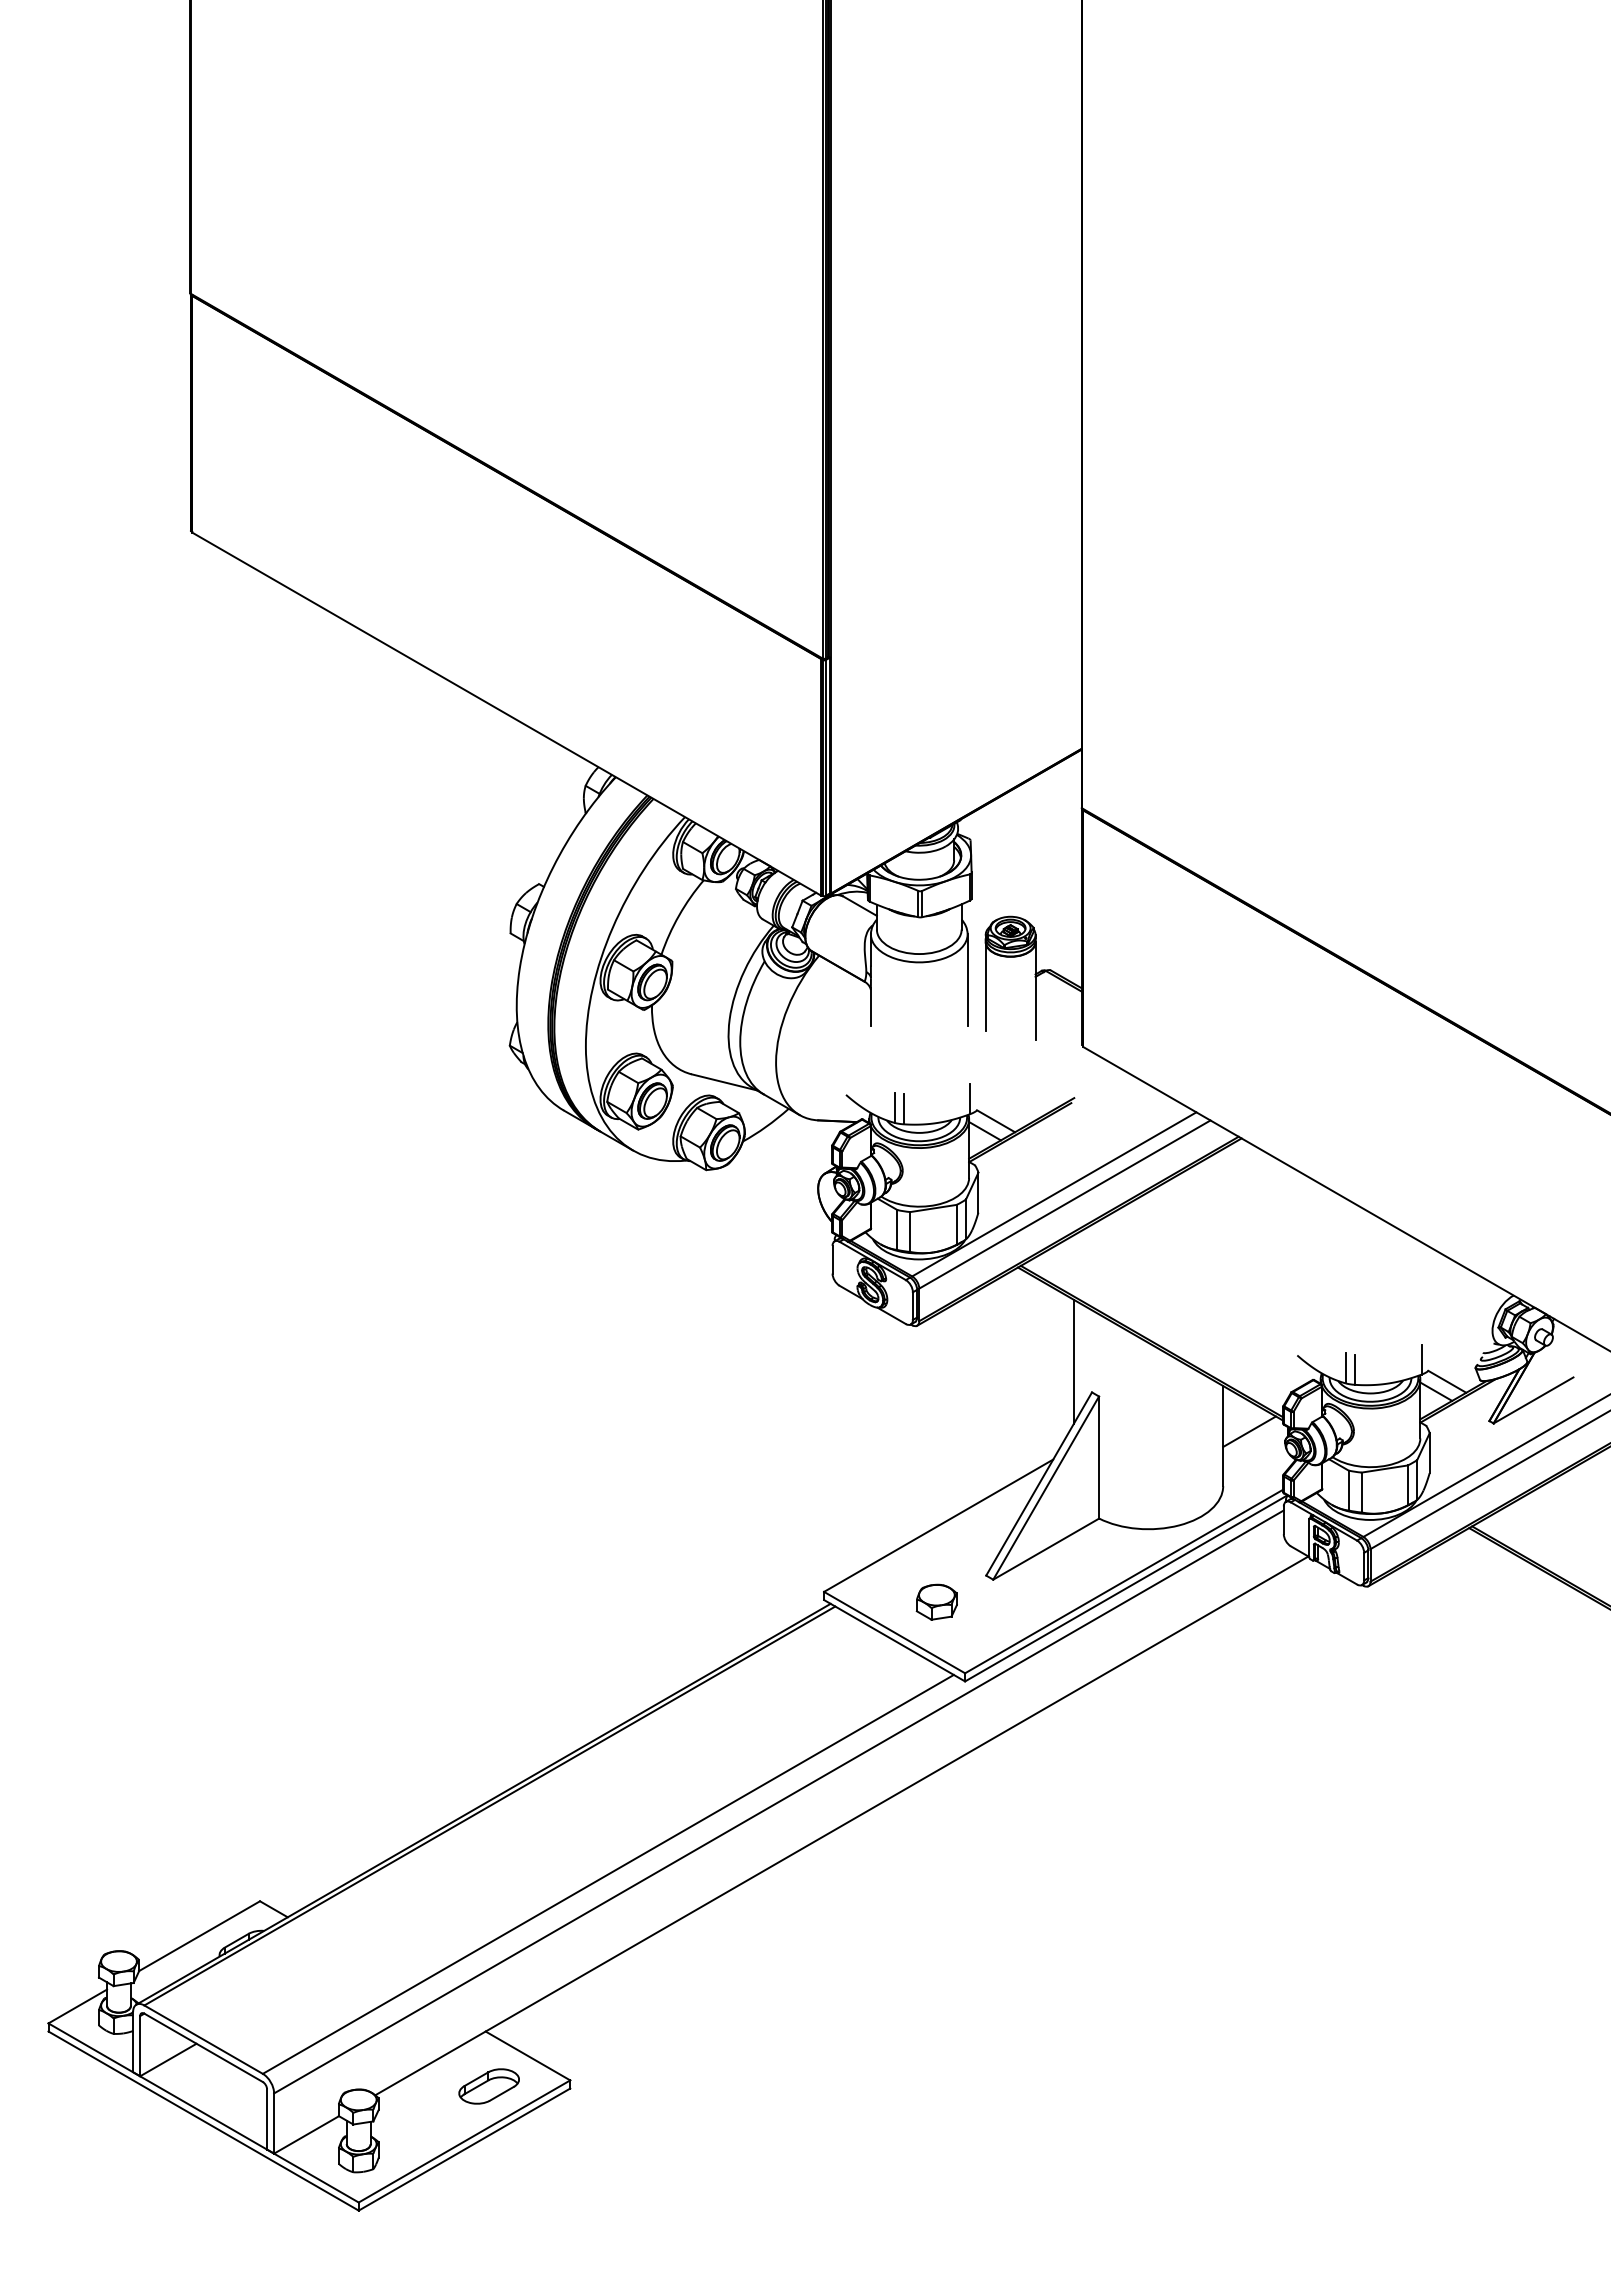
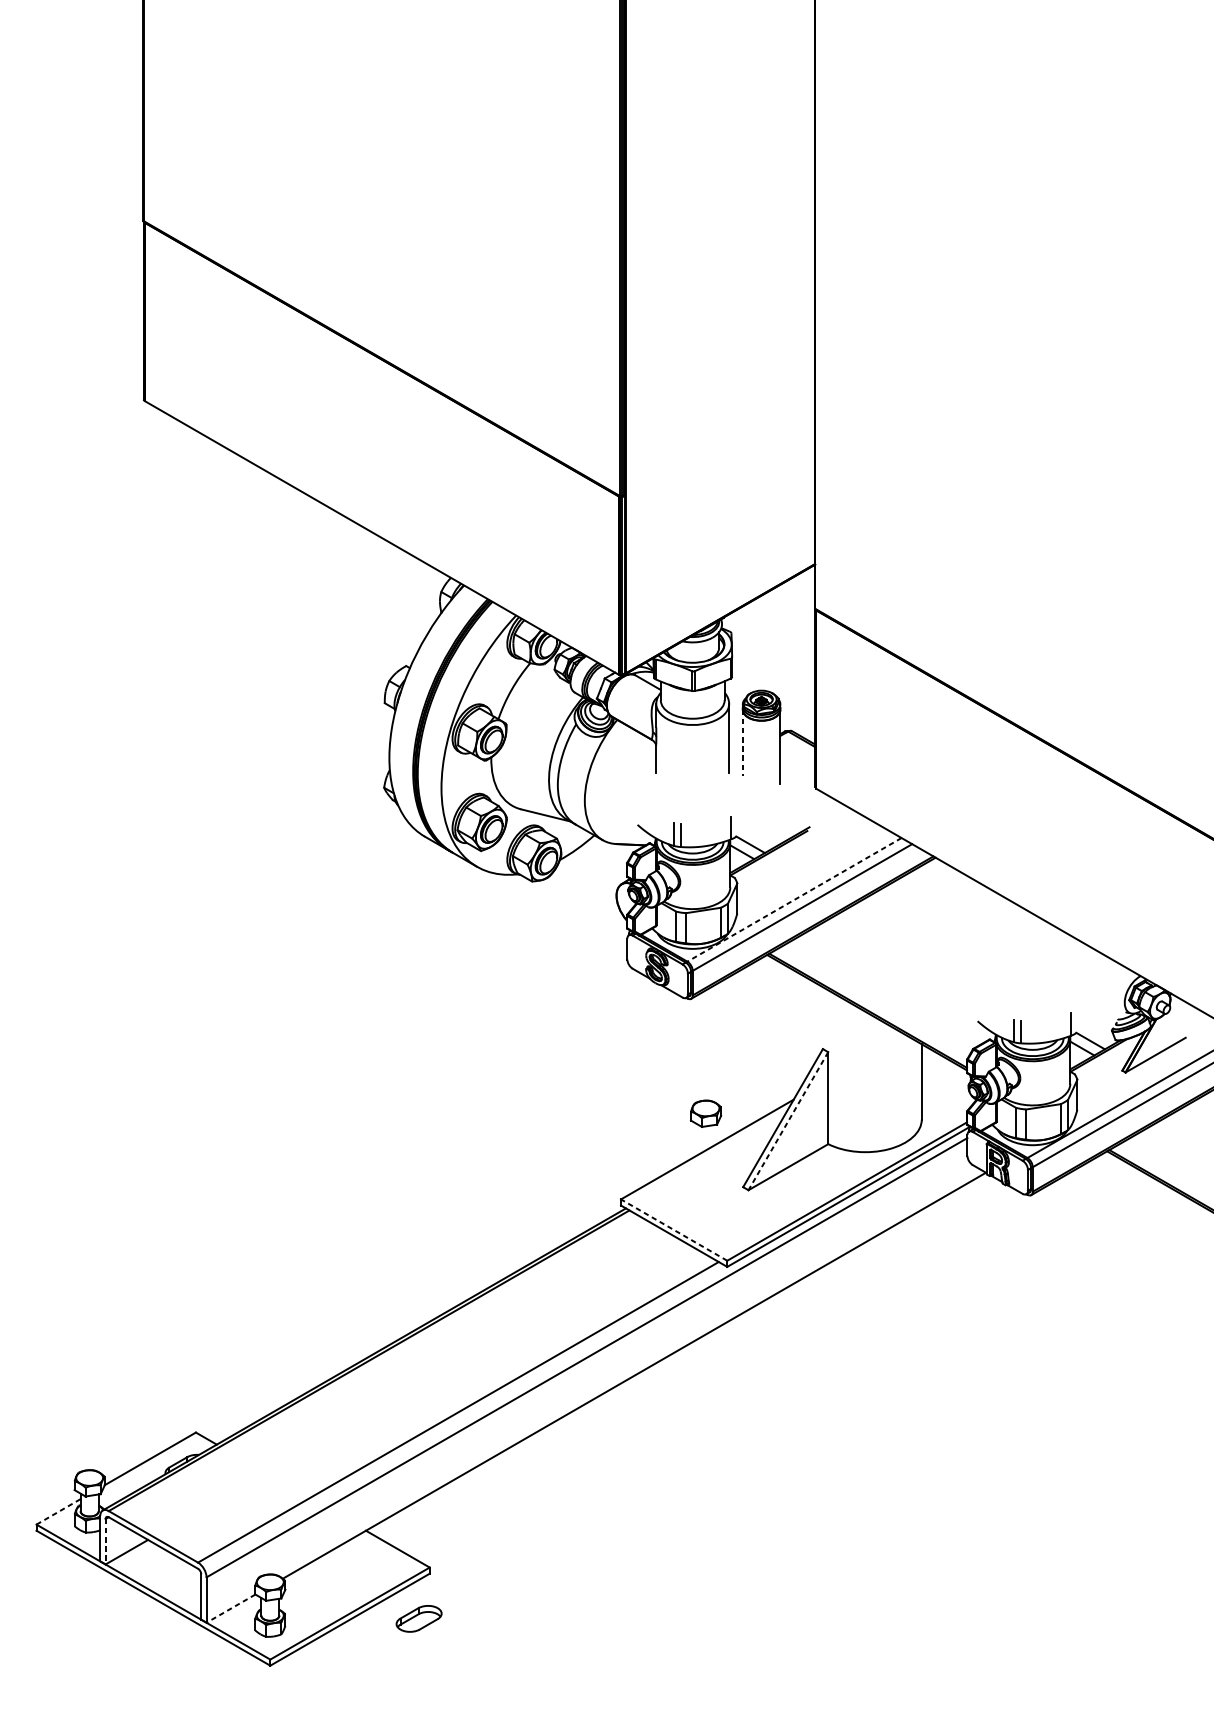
line: (985, 987) -> (742, 743), solid -> dashed
line: (1053, 1194) -> (793, 899), solid -> dashed
line: (1073, 1361) -> (808, 1025), removed
line: (1249, 1431) -> (941, 1078), removed
line: (1046, 1488) -> (788, 1121), solid -> dashed
part: (936, 1601) -> (705, 1113), moved
line: (894, 1632) -> (674, 1230), solid -> dashed
line: (77, 2006) -> (58, 1511), solid -> dashed
line: (140, 2046) -> (105, 1542), solid -> dashed
part: (488, 2086) -> (418, 1618), moved
line: (306, 2135) -> (230, 1609), solid -> dashed

